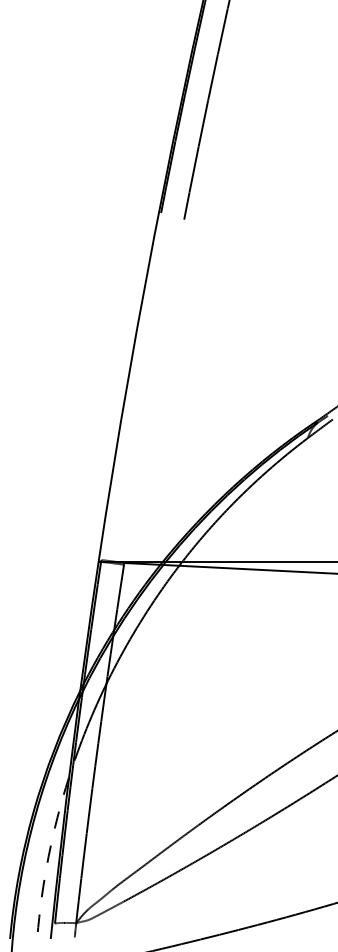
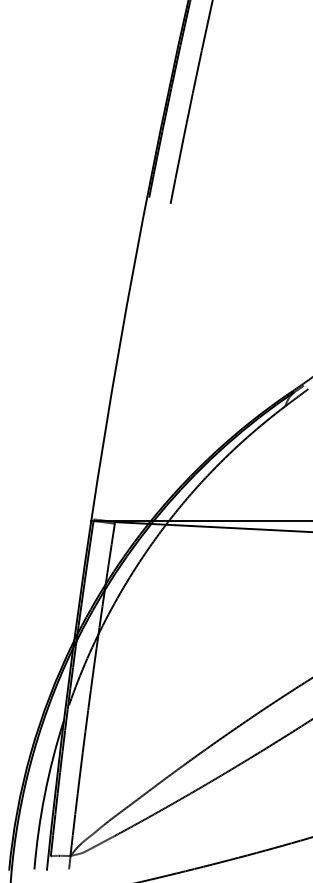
arc: (48, 856) -> (44, 794), dashed -> solid

